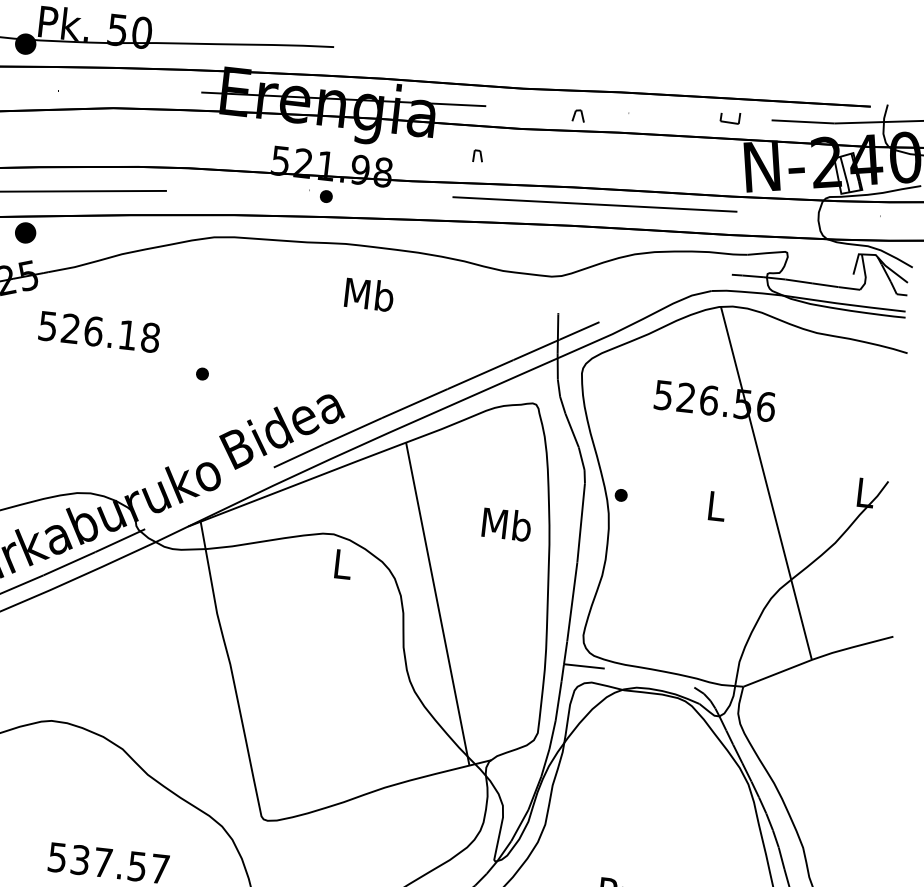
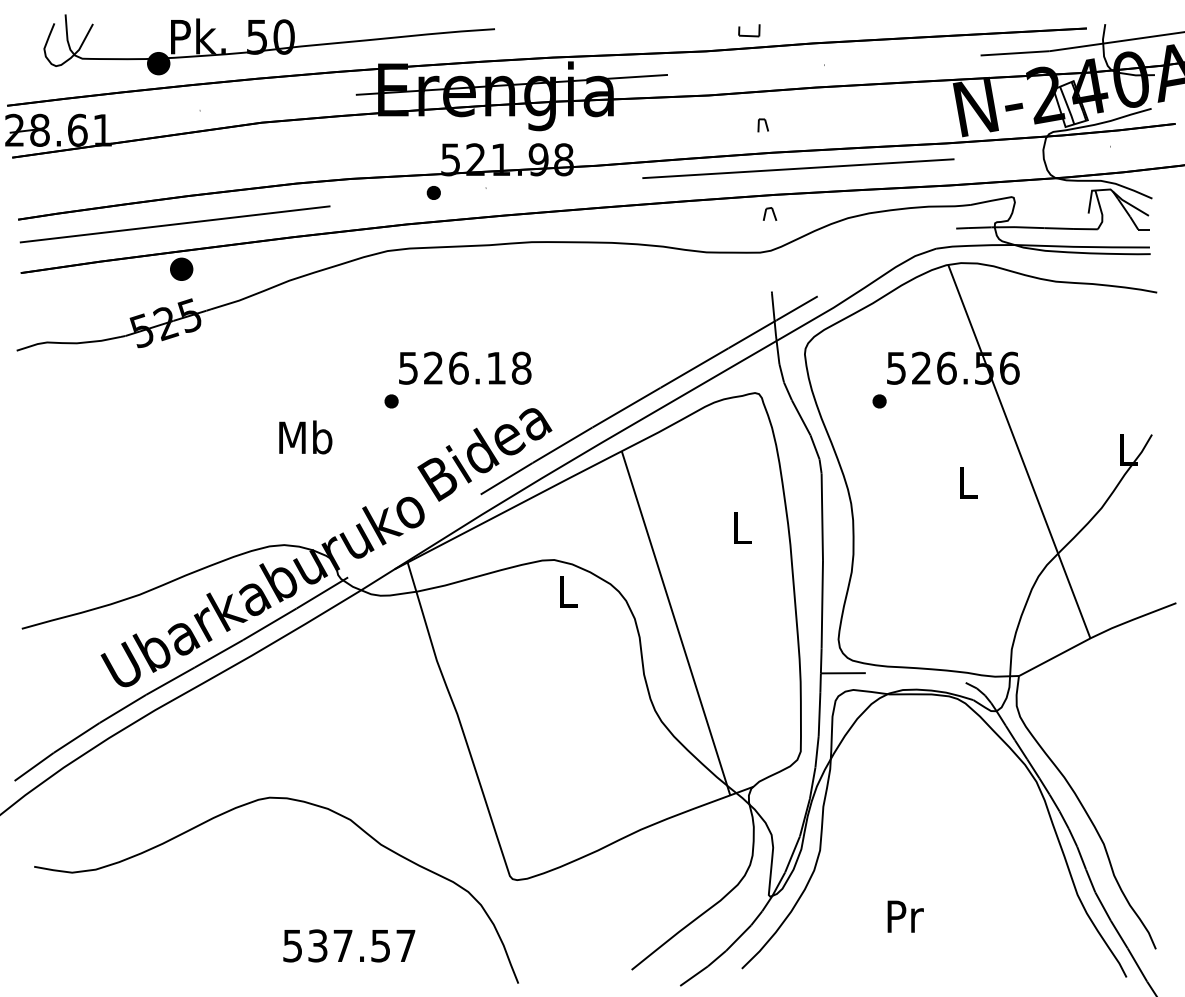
line: (575, 114) -> (766, 213), moved
line: (730, 122) -> (749, 35), moved
line: (474, 155) -> (759, 125), moved
part: (326, 196) -> (433, 192), moved
text: (369, 294) -> (305, 437), moved
text: (99, 331) -> (465, 367), moved
part: (621, 495) -> (879, 401), moved
text: (506, 523) -> (741, 527), Mb -> L

